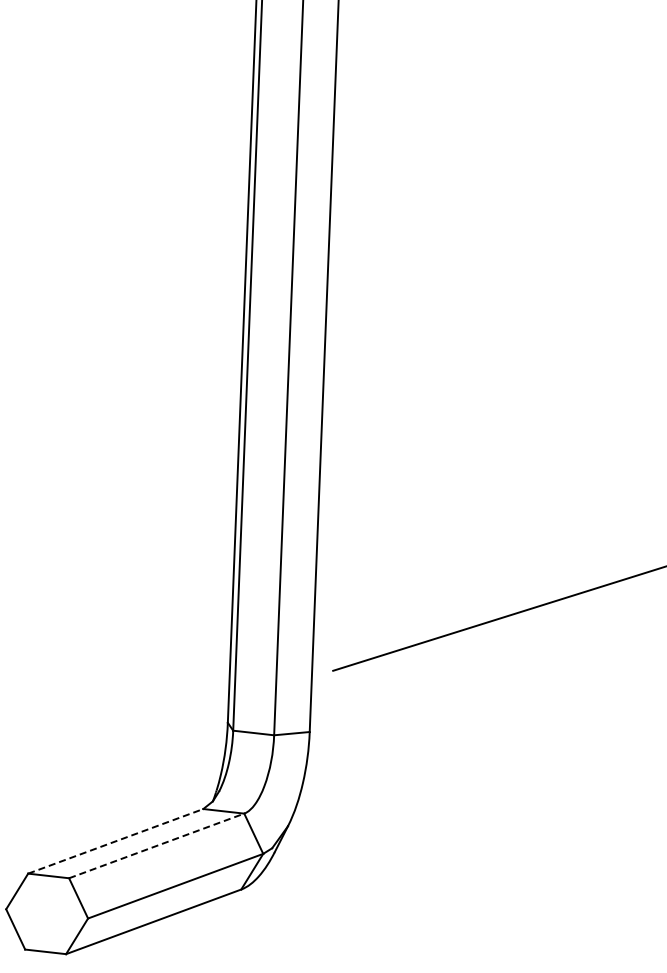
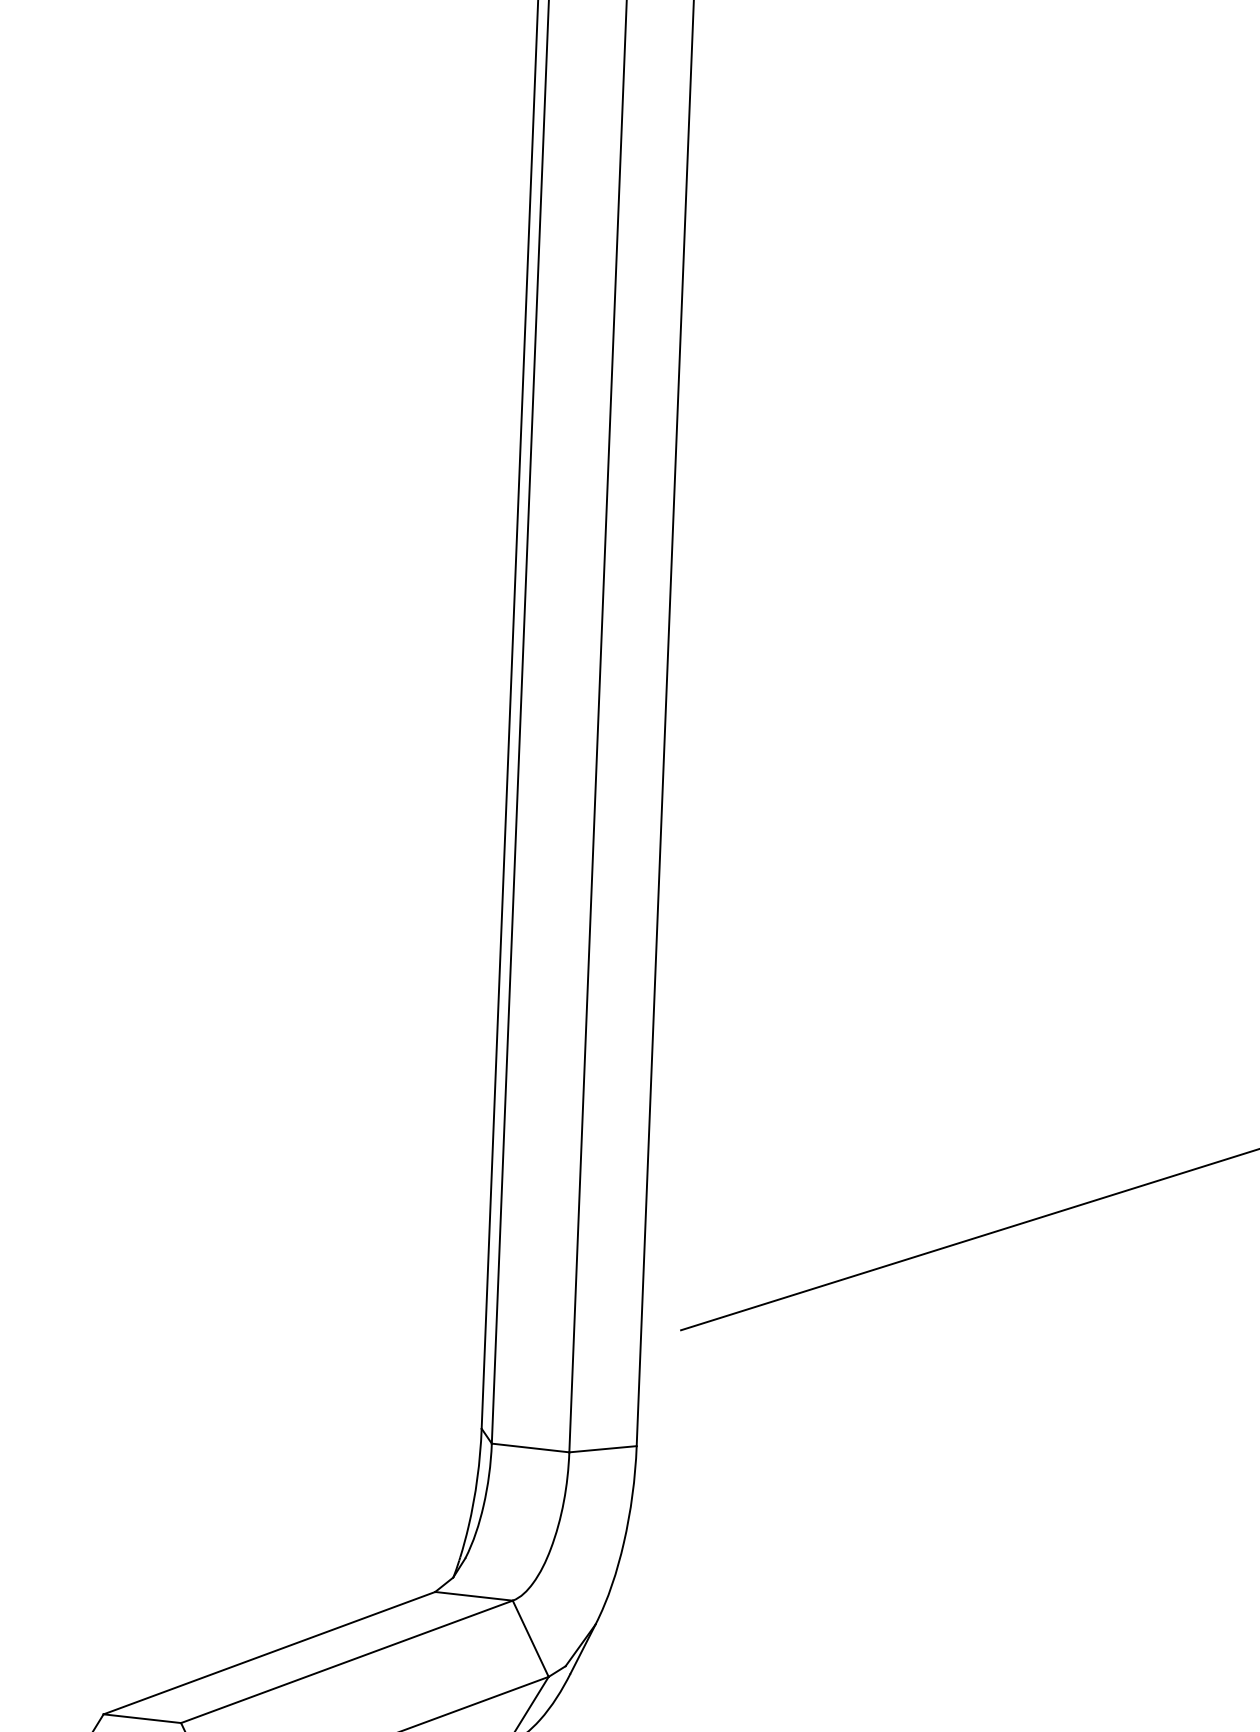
line: (116, 841) -> (270, 1653), dashed -> solid
line: (157, 845) -> (348, 1661), dashed -> solid

